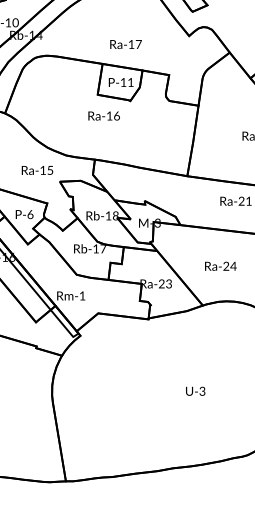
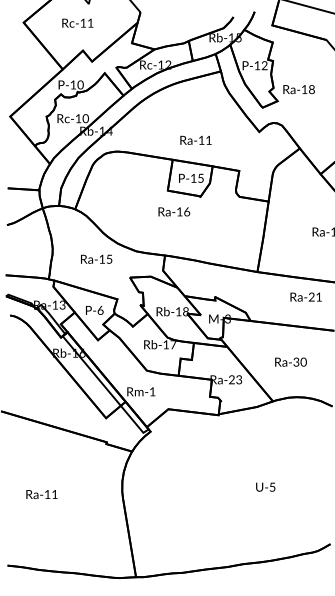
text: (138, 43) -> (208, 139), Ra-17 -> Ra-11
text: (130, 81) -> (200, 177), P-11 -> P-15
text: (37, 169) -> (96, 258), moved
text: (229, 265) -> (299, 361), Ra-24 -> Ra-30
text: (202, 390) -> (272, 486), U-3 -> U-5

